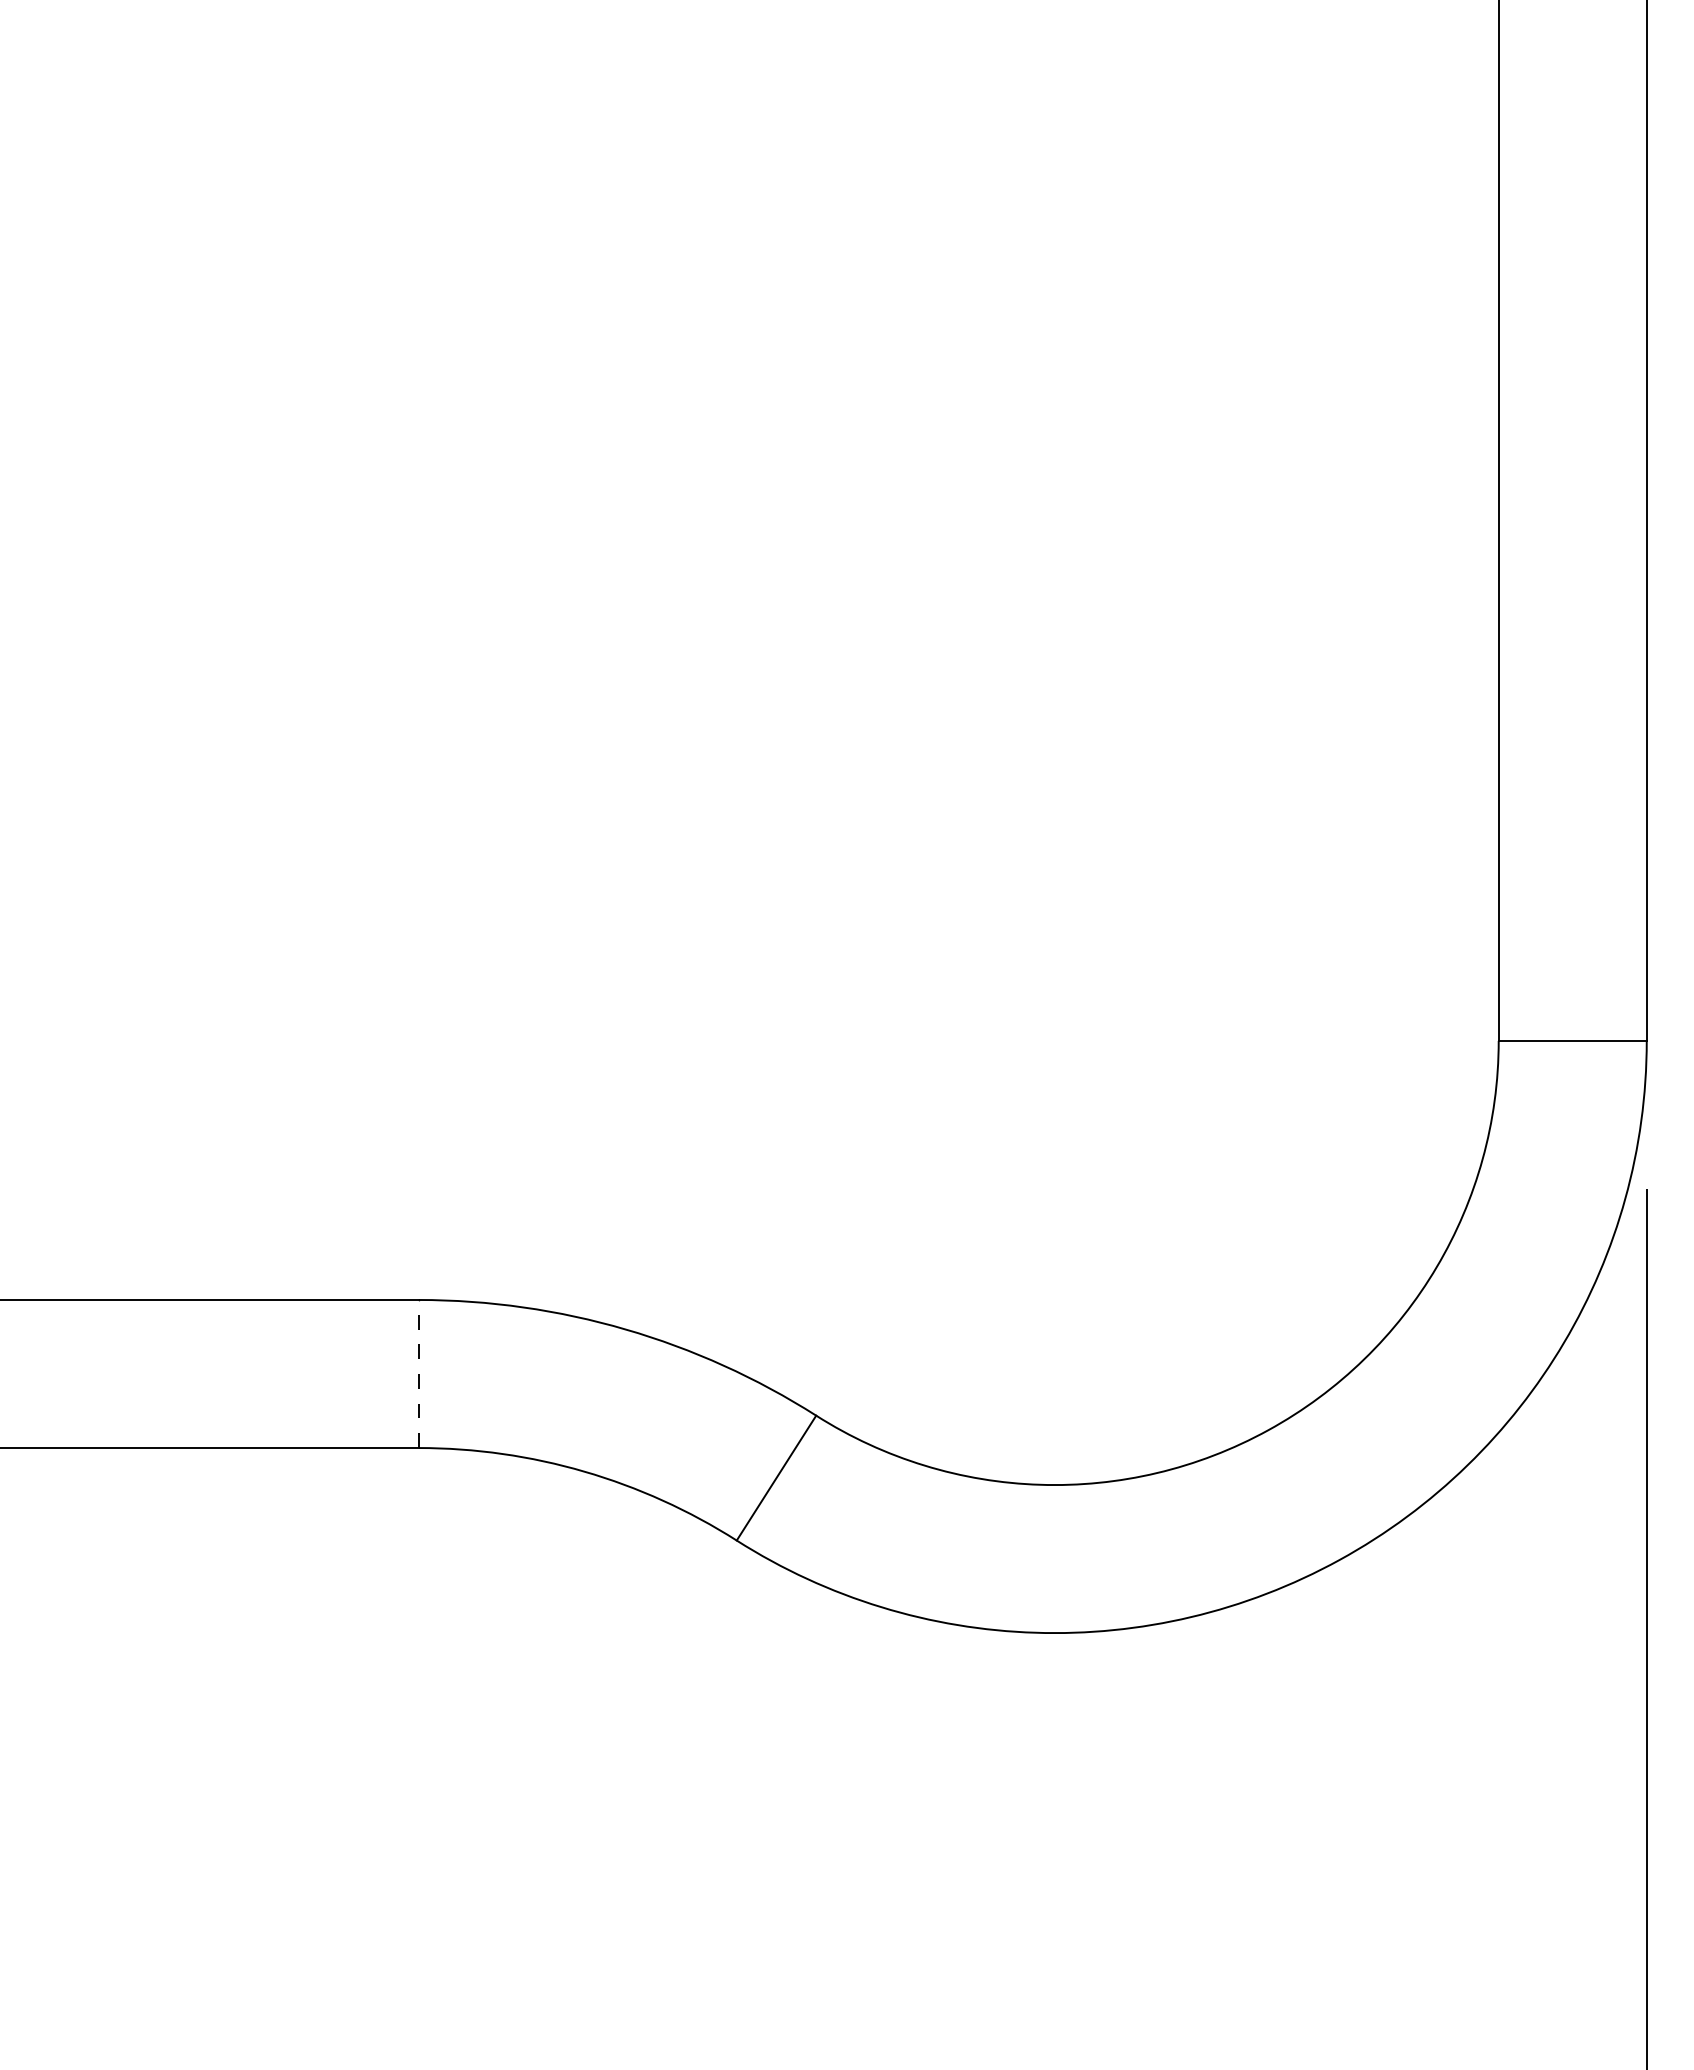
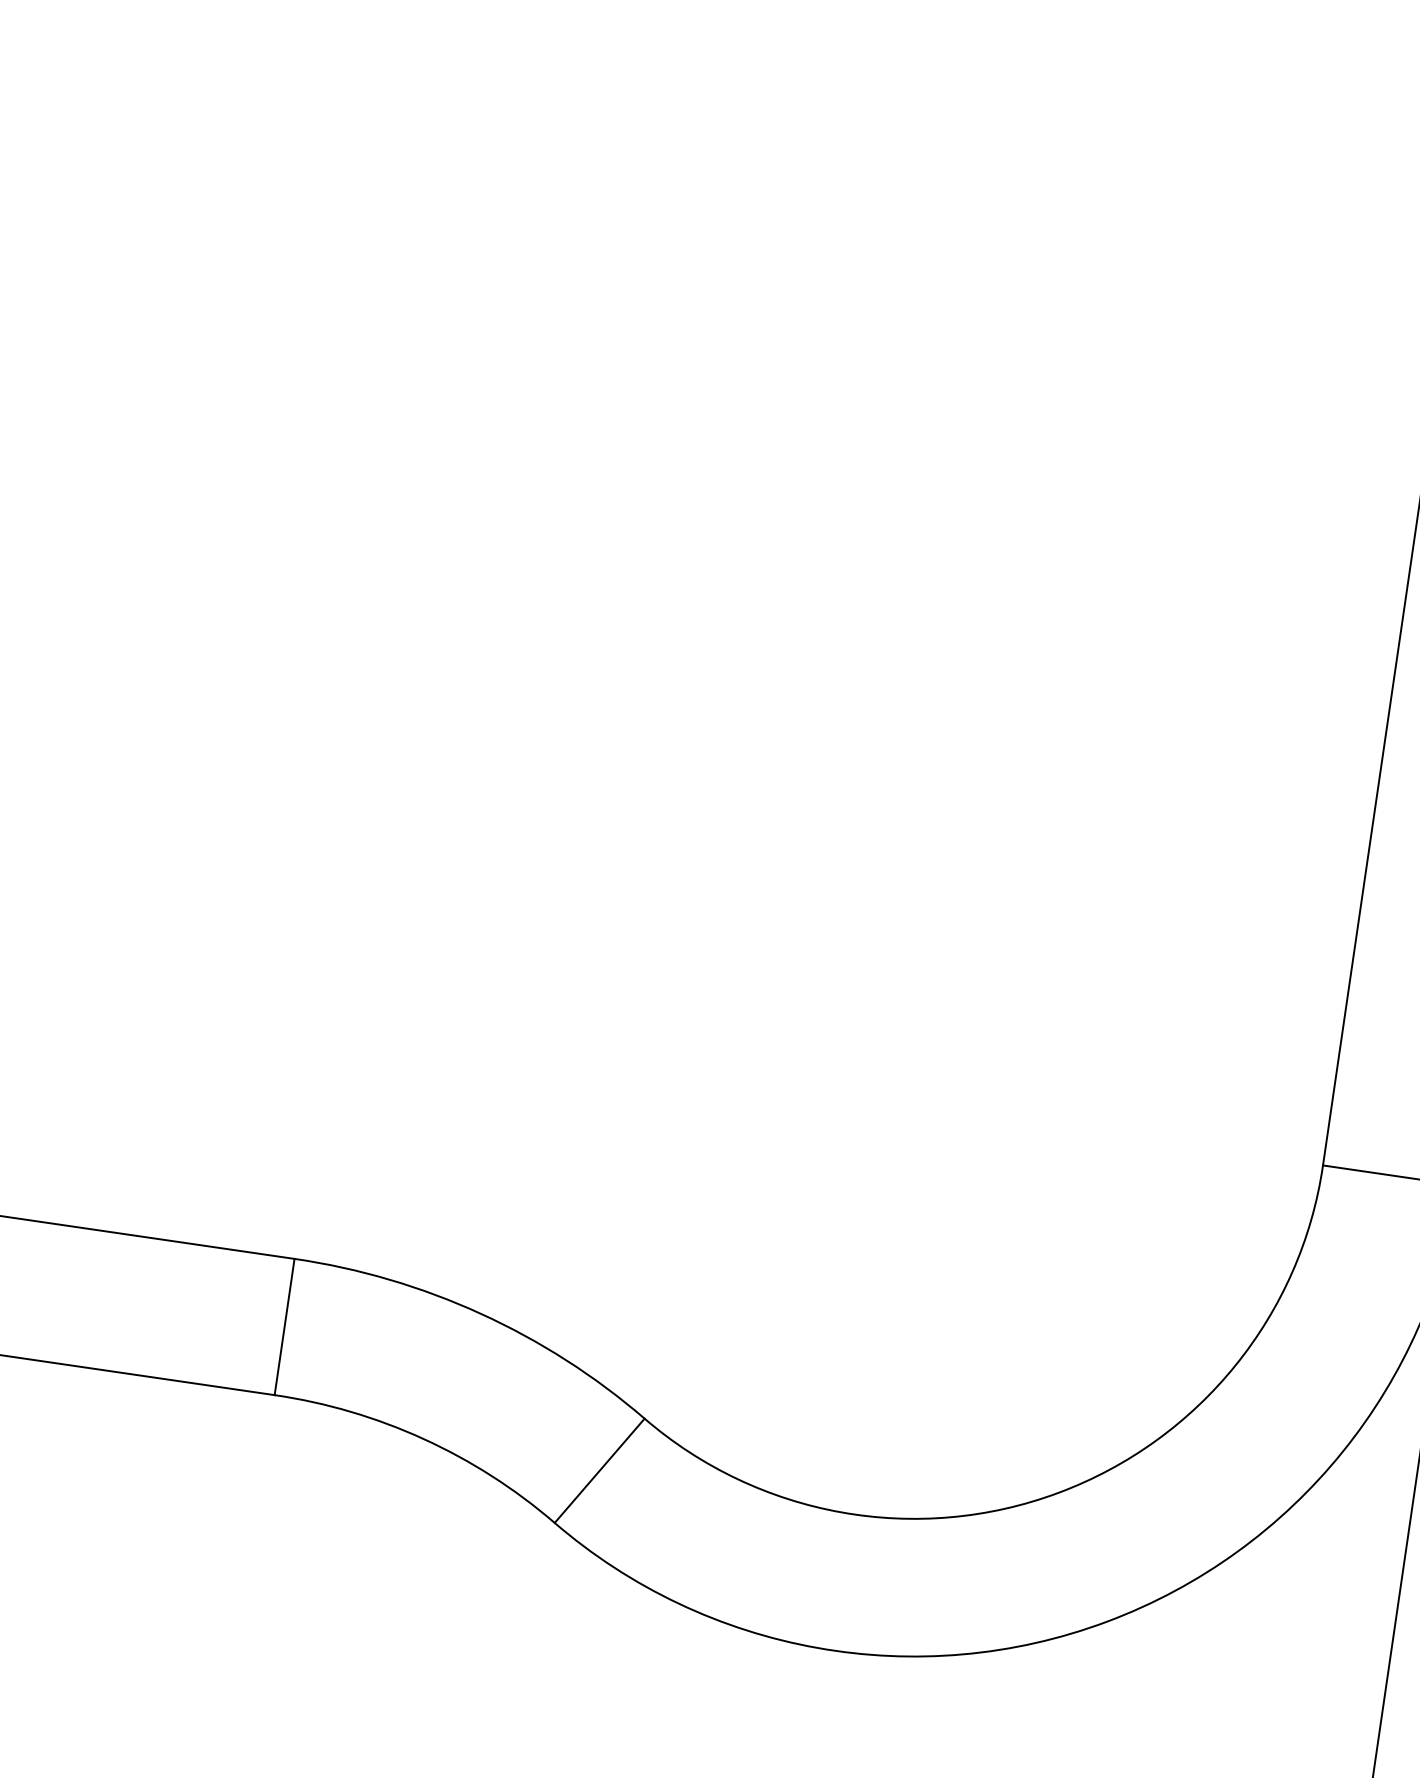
line: (418, 1373) -> (284, 1326), dashed -> solid

